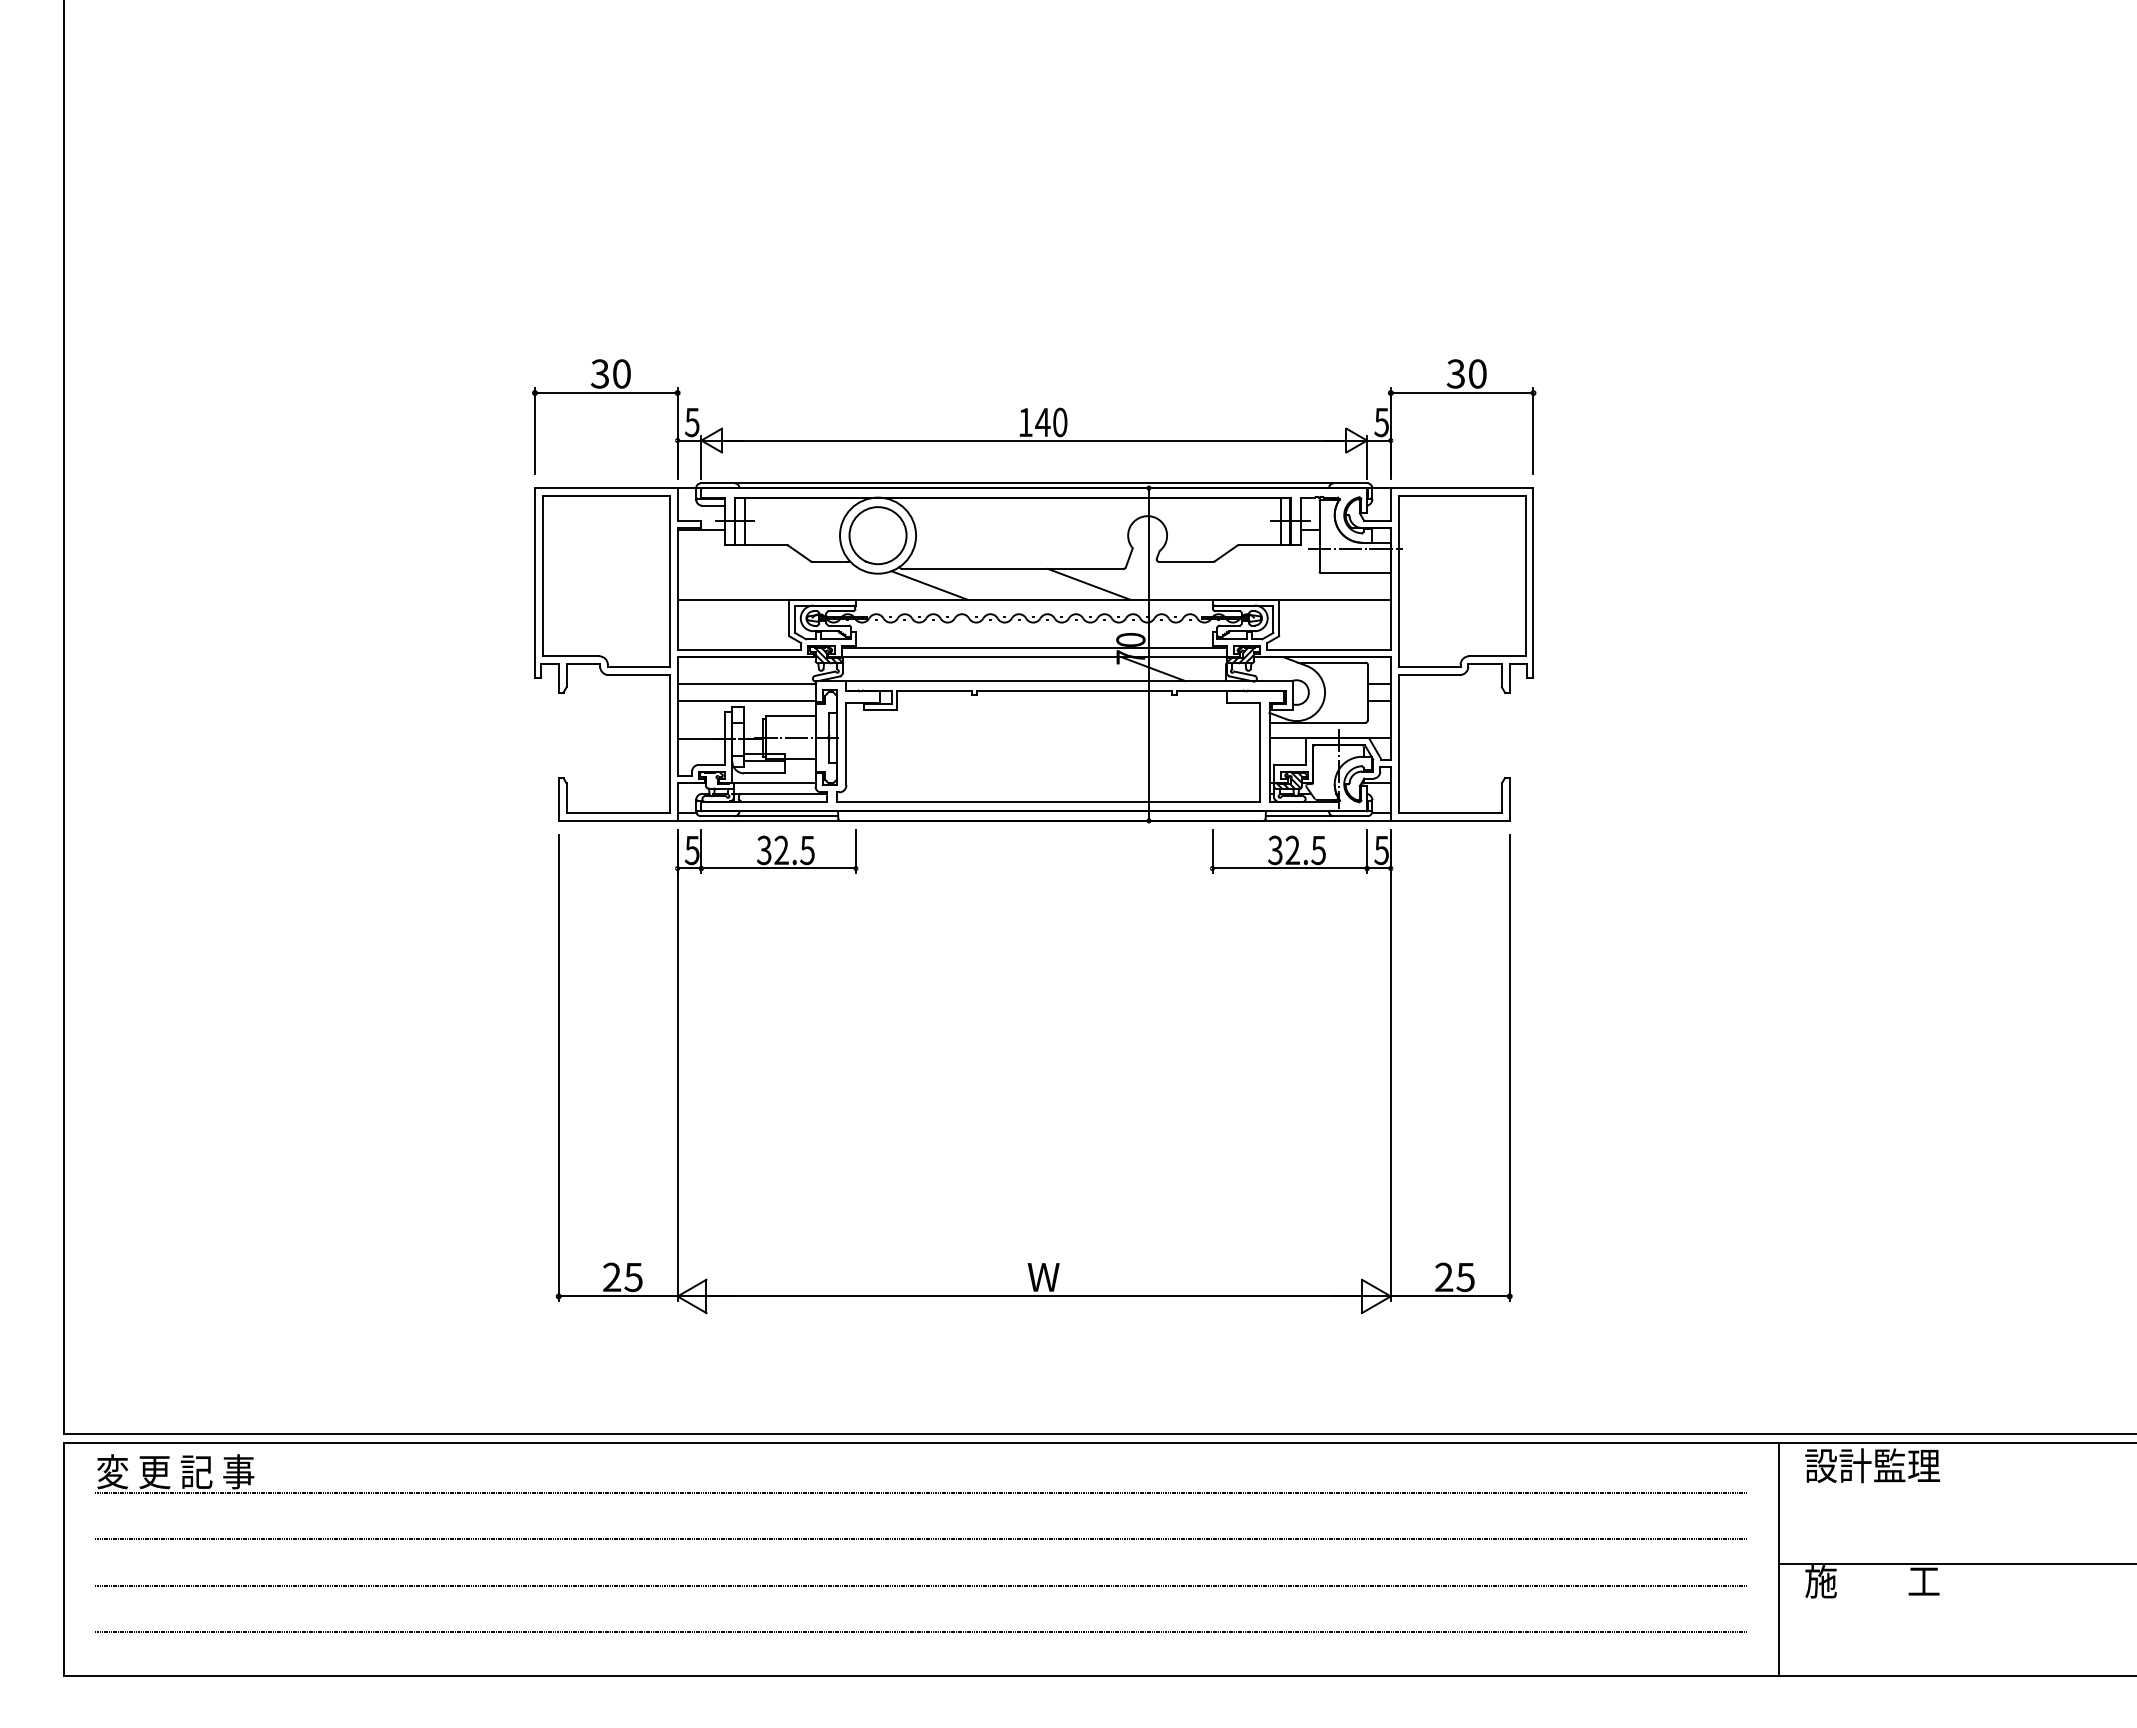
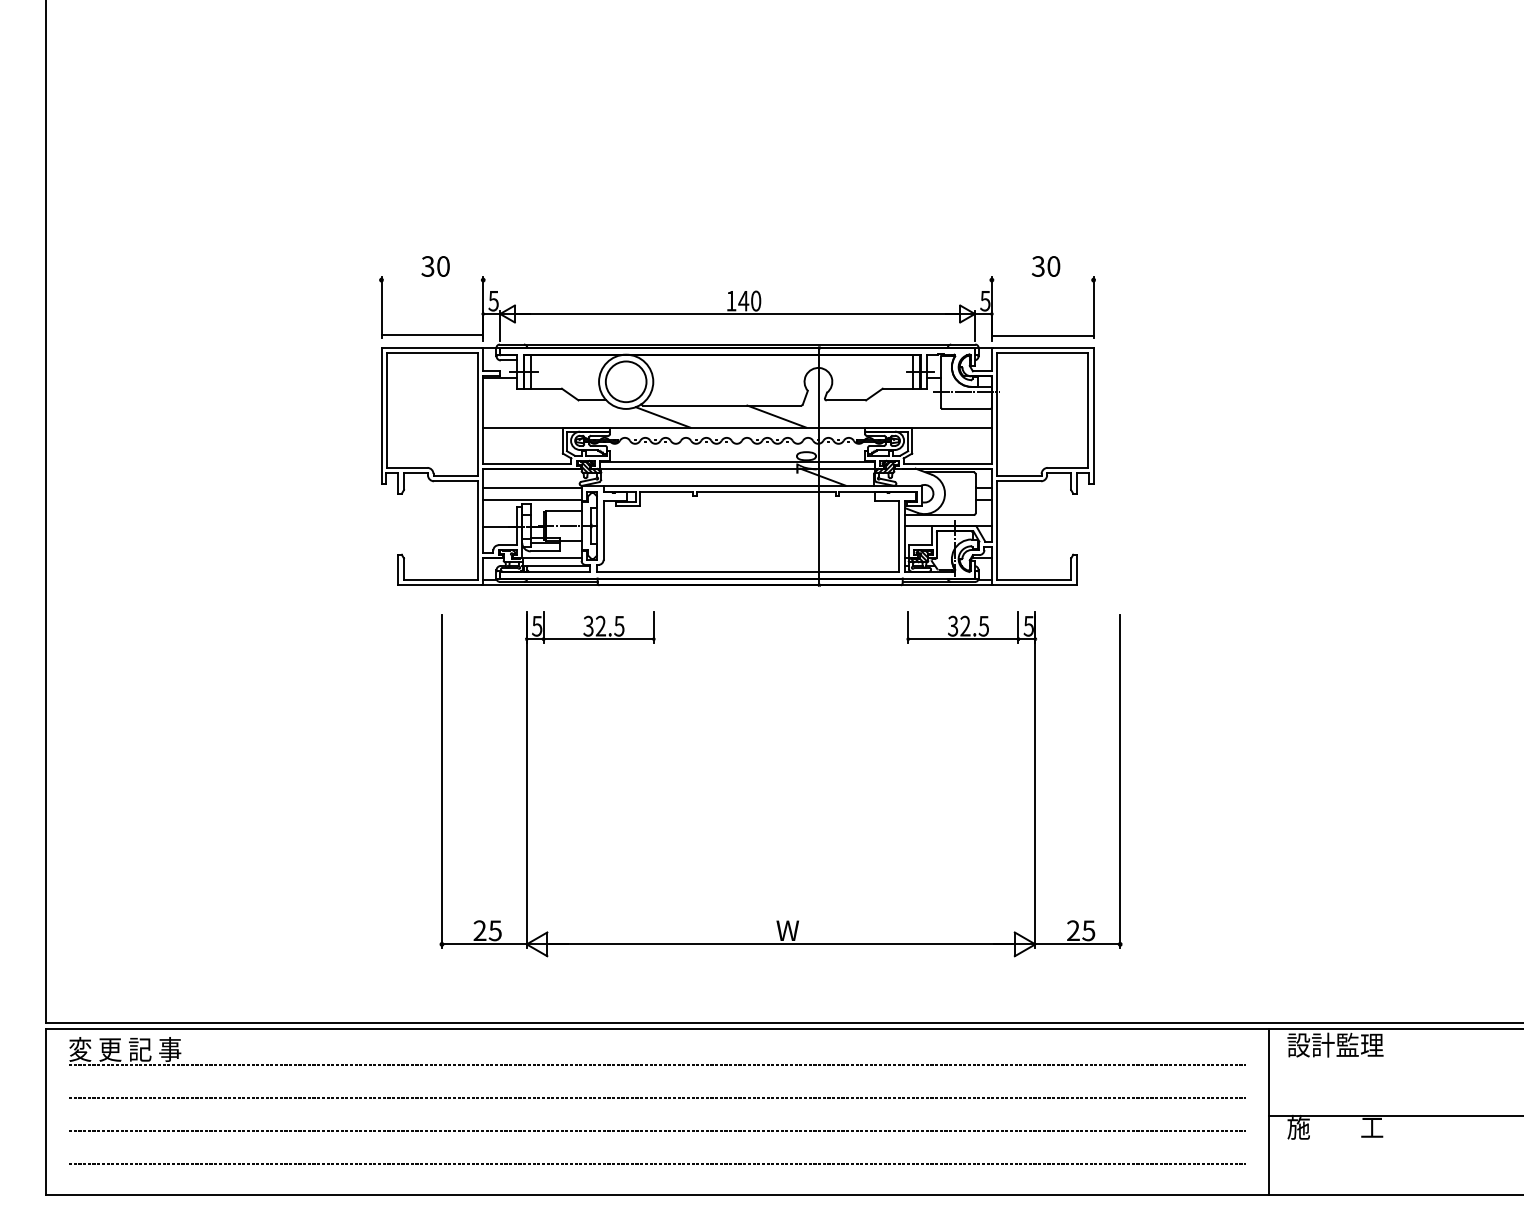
line: (606, 393) -> (432, 335), moved
line: (1461, 393) -> (1042, 336), moved
part: (1031, 1263) -> (779, 920), moved

